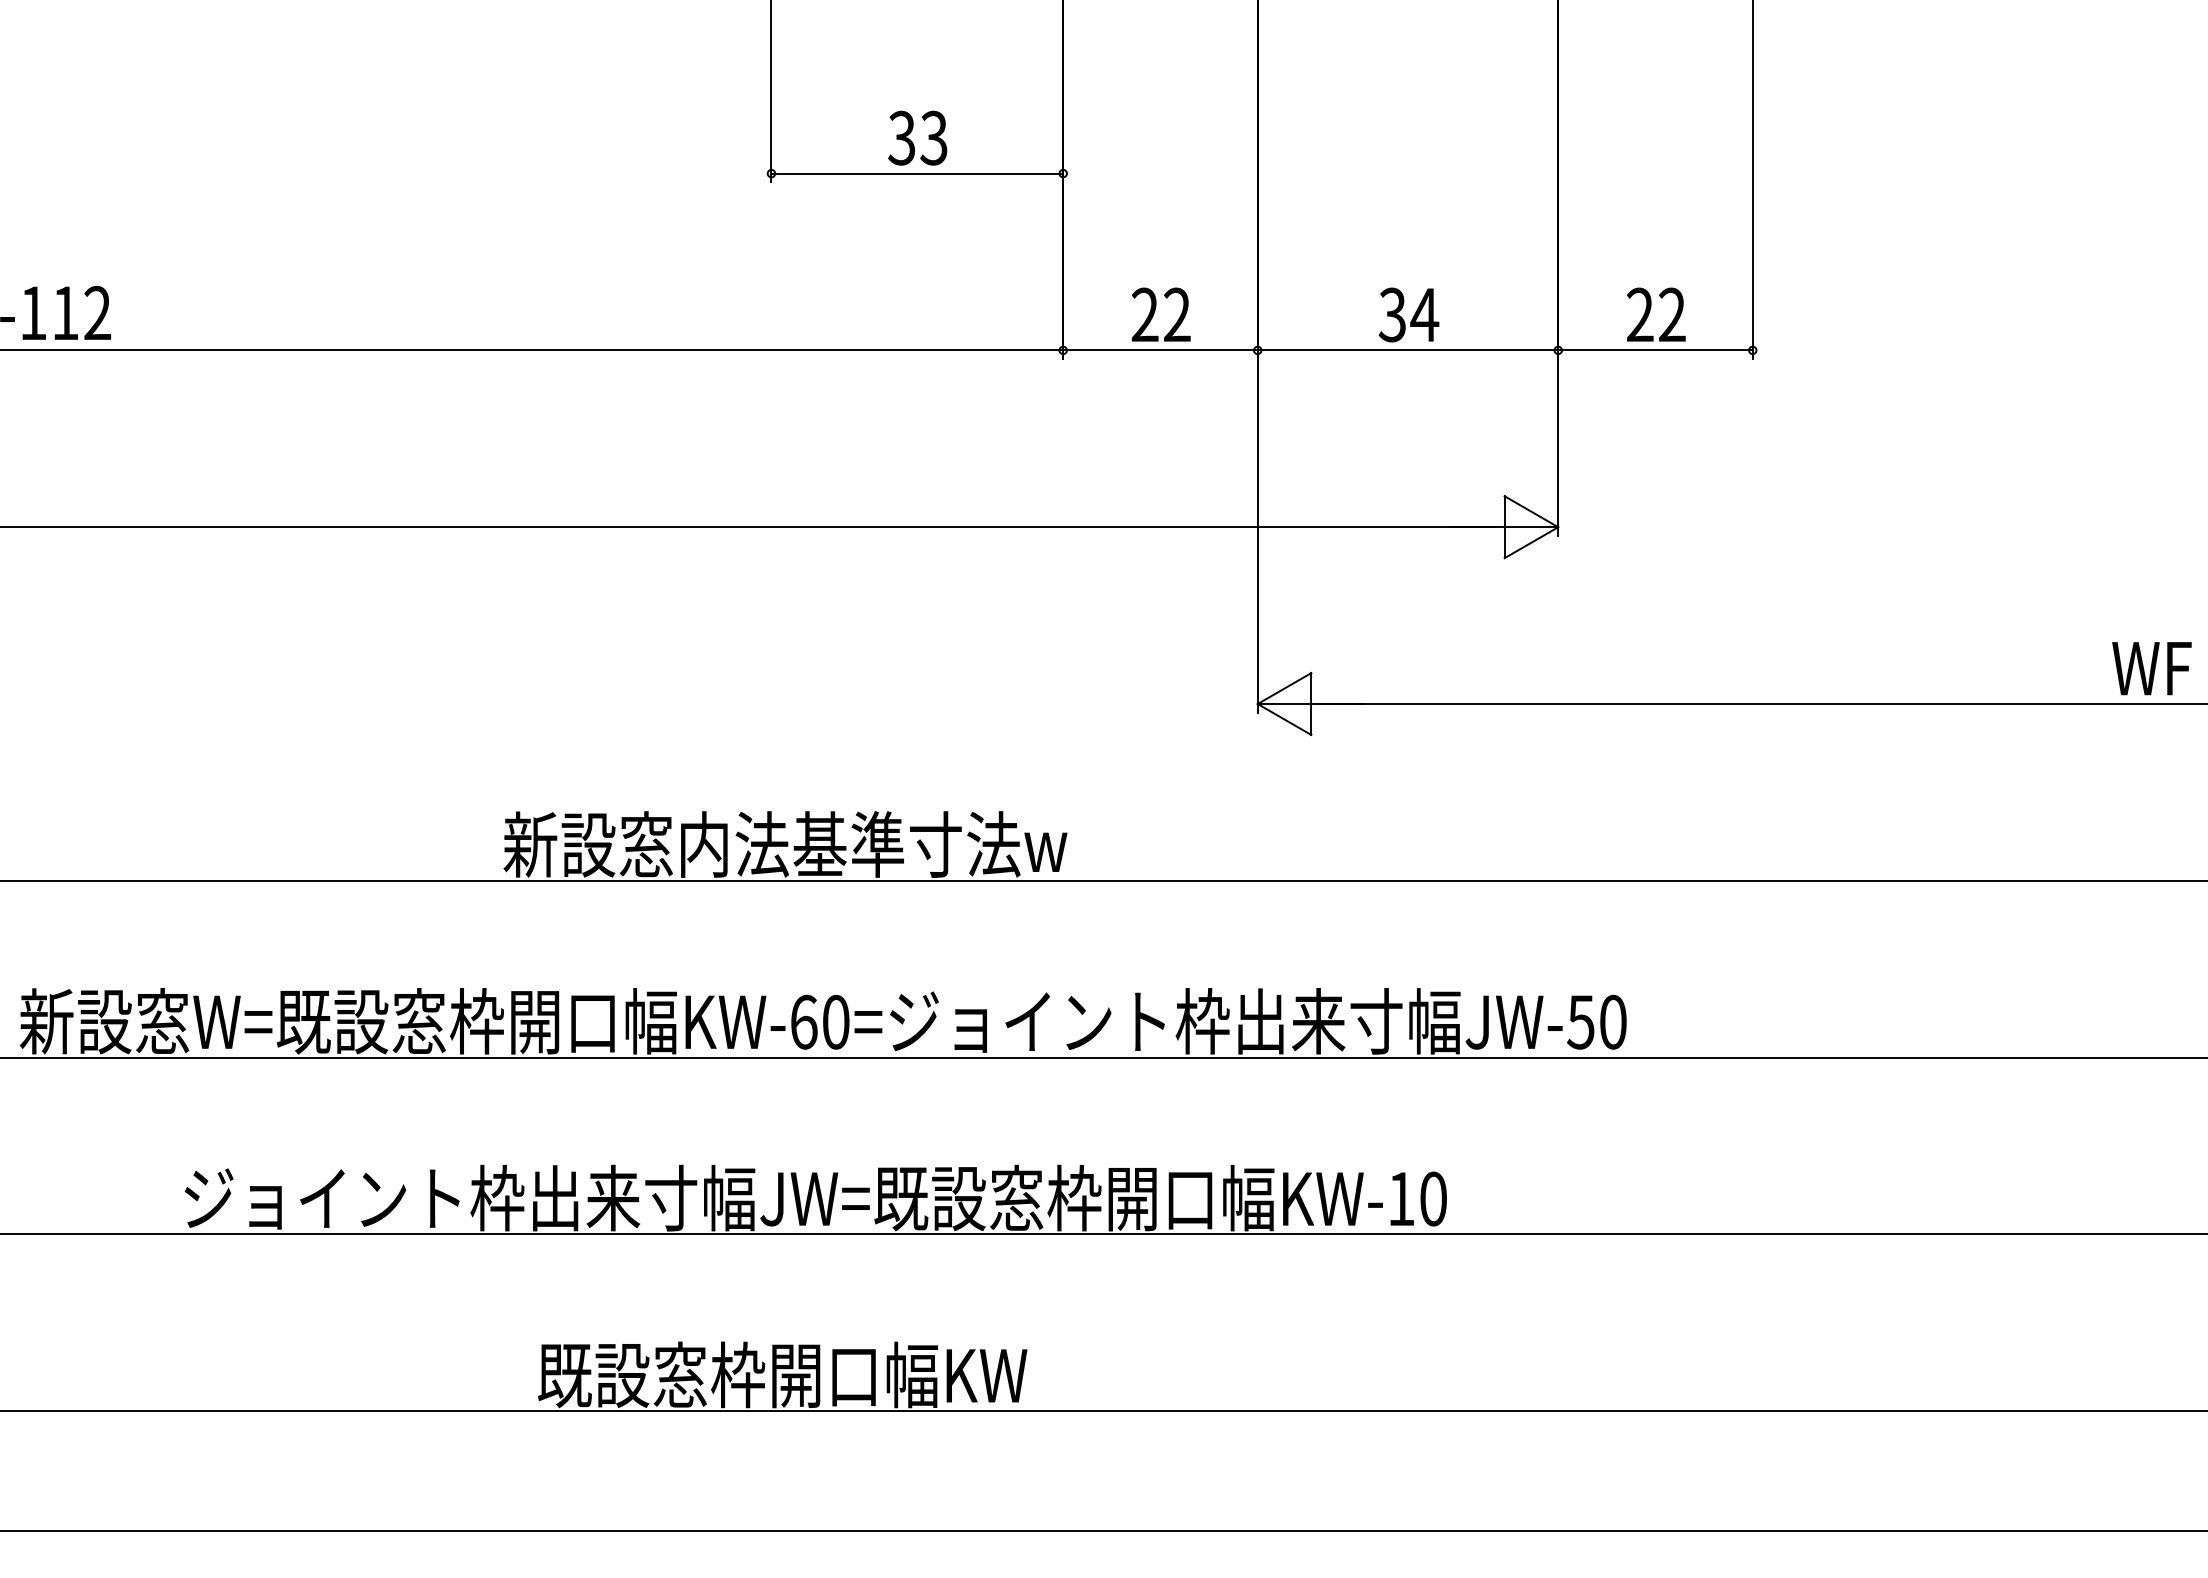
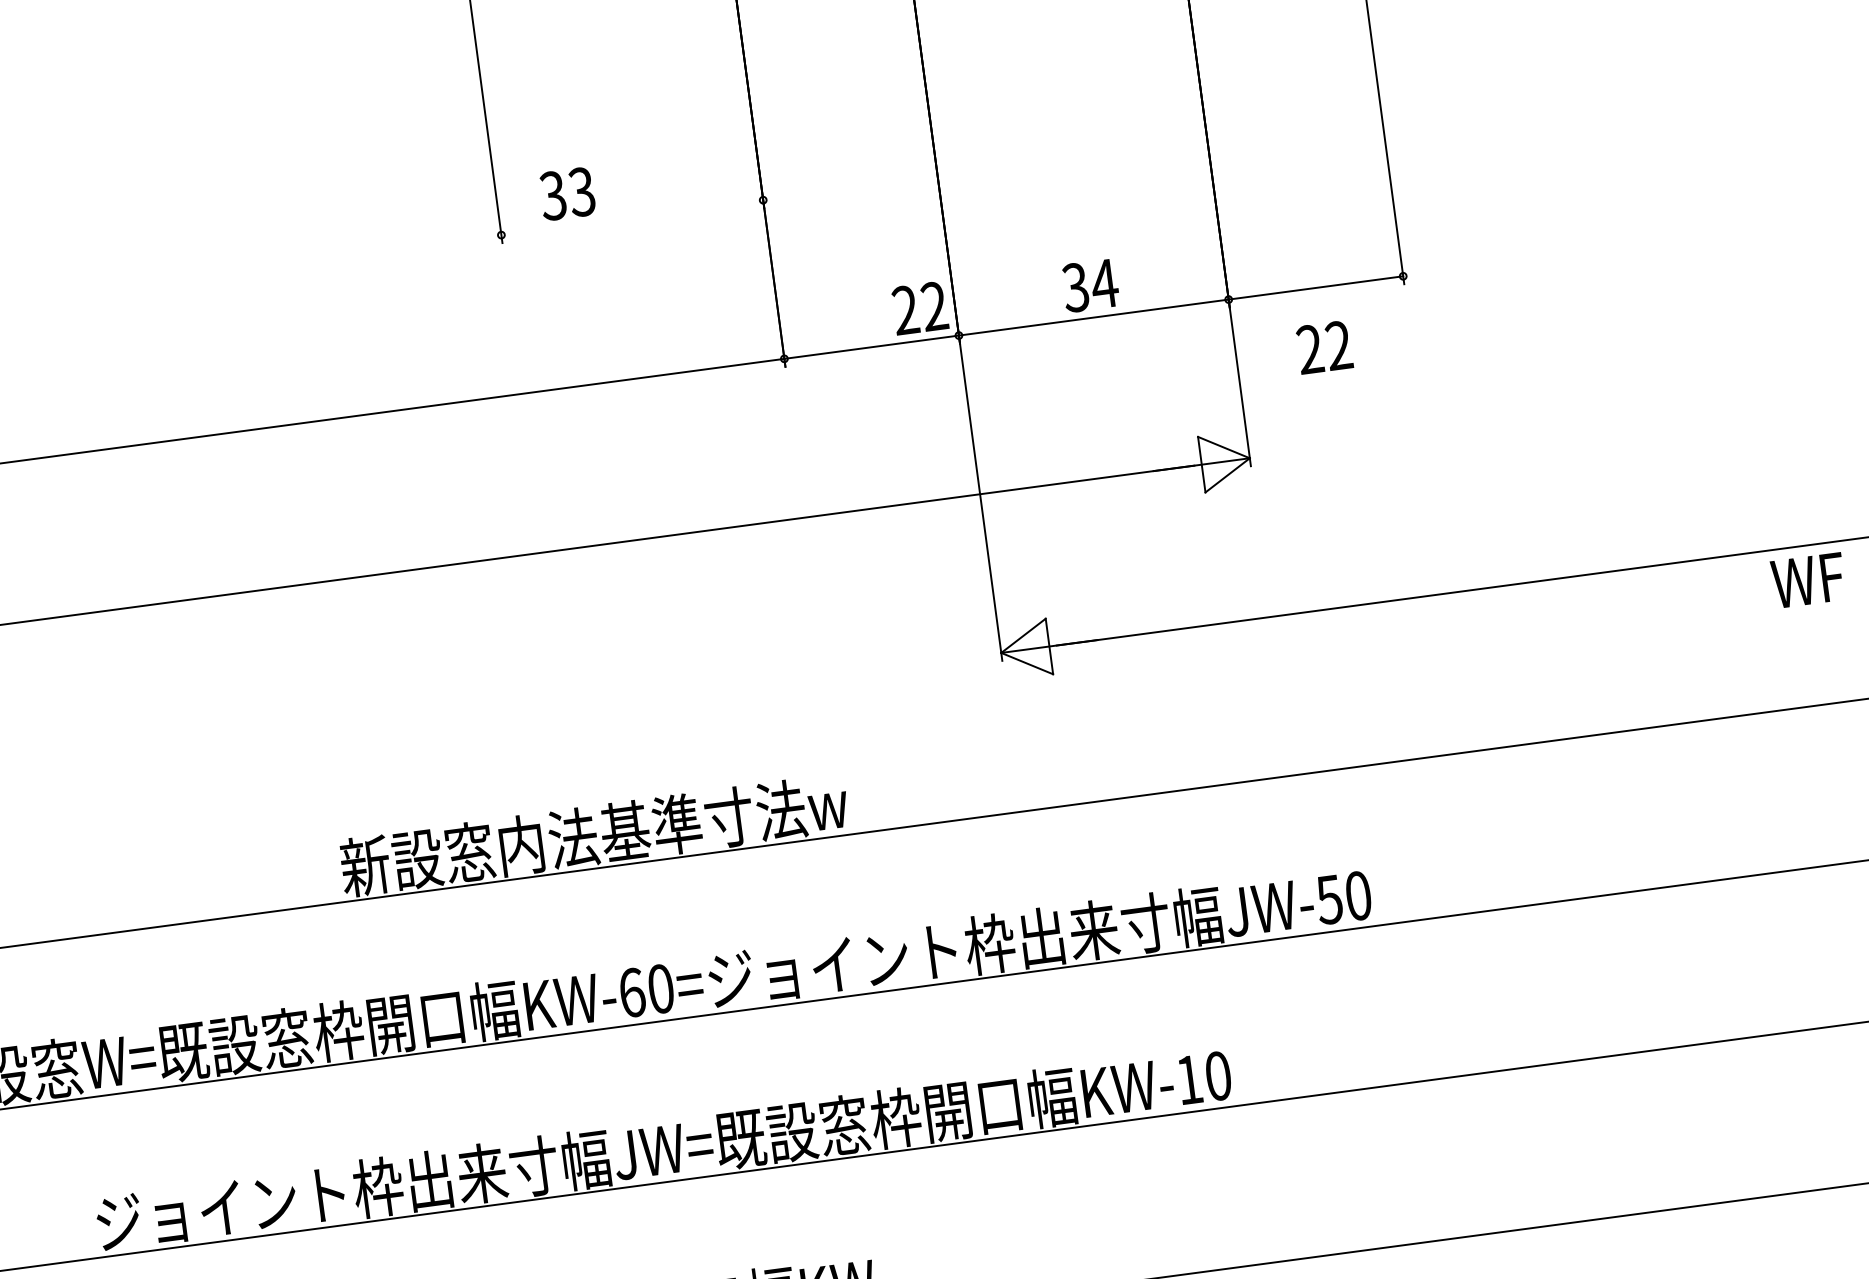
text: (917, 137) -> (567, 193), moved
line: (917, 173) -> (632, 217), removed
text: (1160, 314) -> (919, 308), moved
text: (1656, 314) -> (1324, 347), moved
text: (2151, 668) -> (1808, 580), moved

